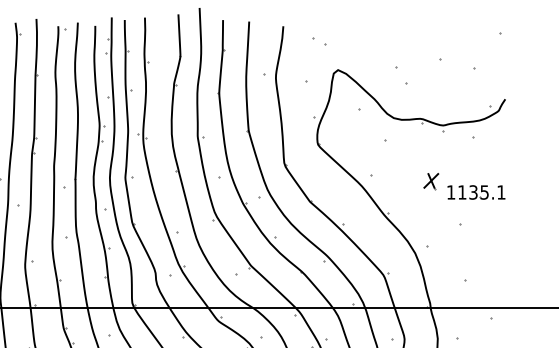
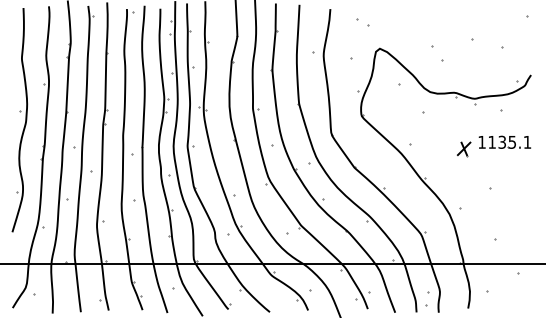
part: (475, 191) -> (504, 141), moved

